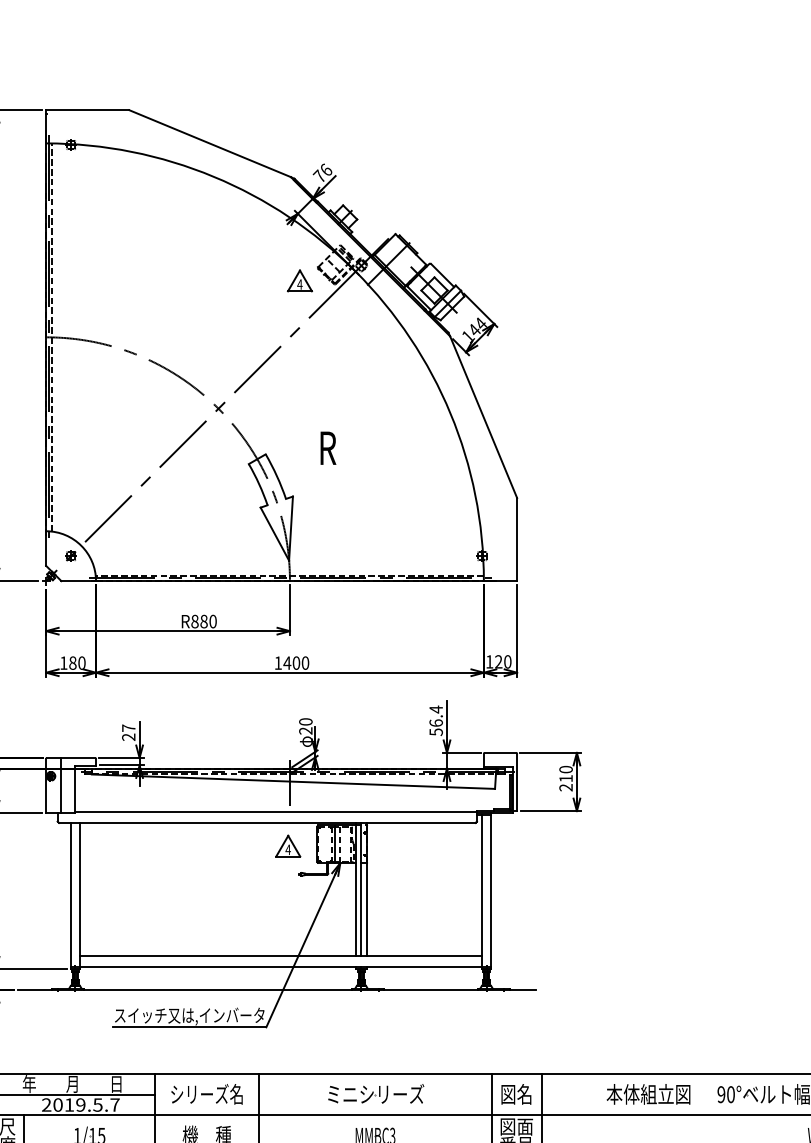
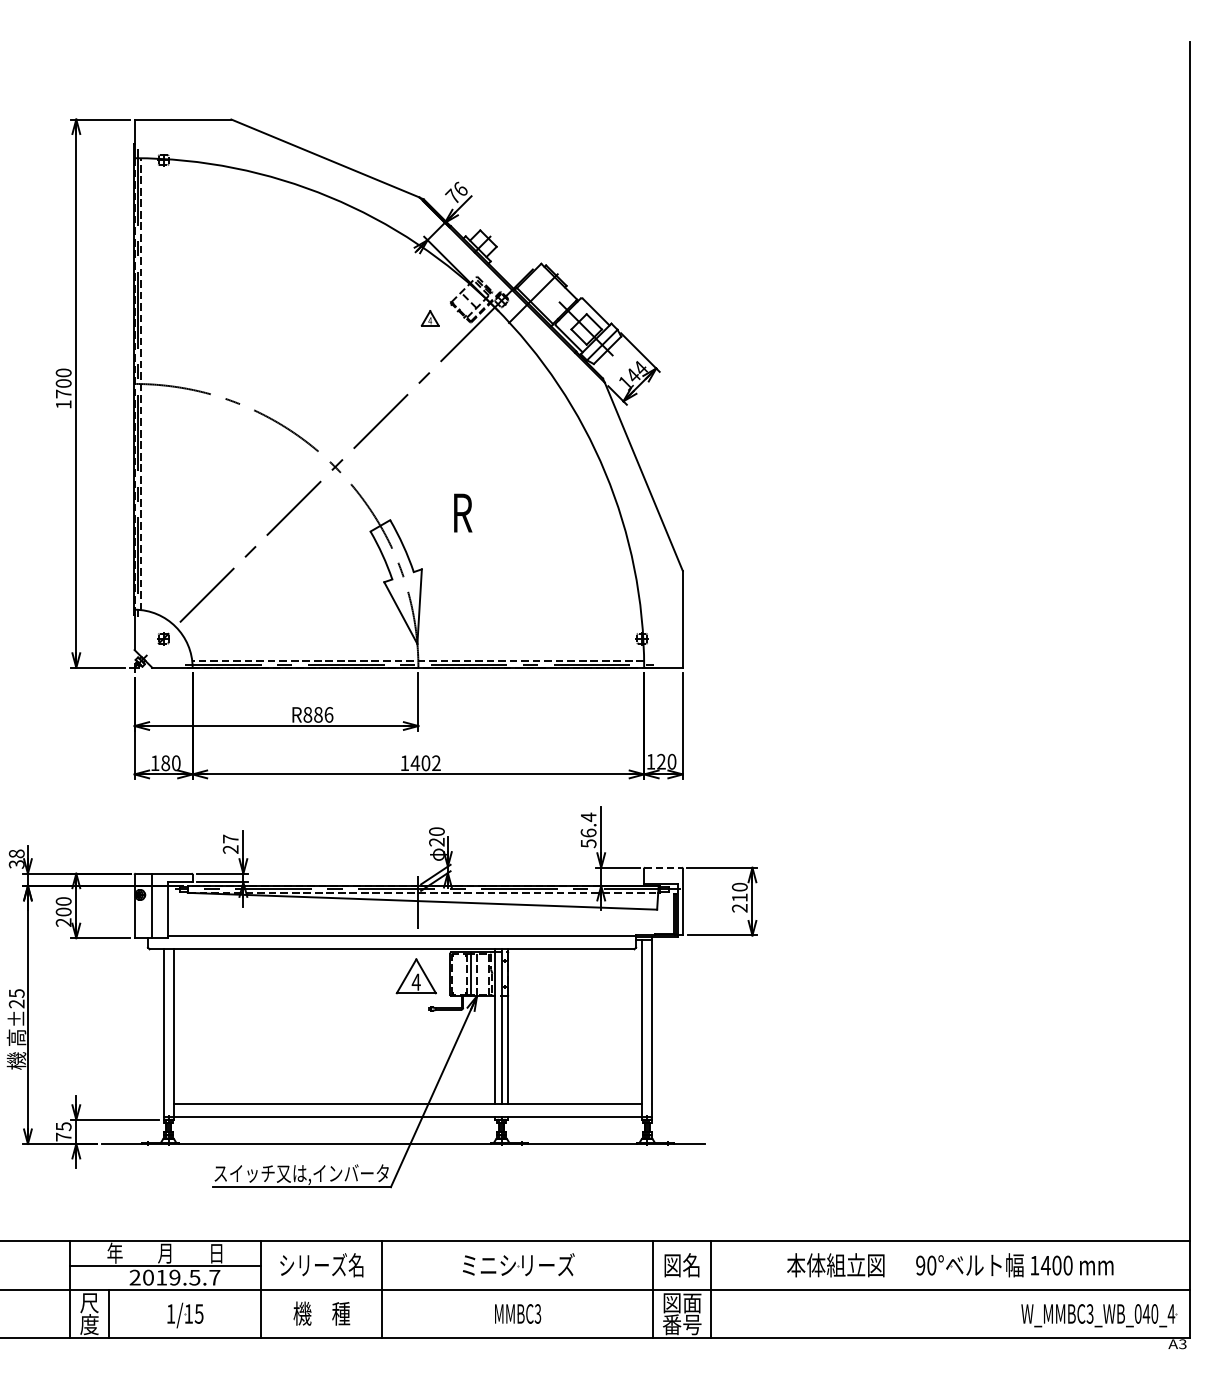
part: (300, 281) -> (430, 318), size x0.6
text: (212, 621) -> (328, 714), R880 -> R886
text: (305, 663) -> (436, 763), 1400 -> 1402
line: (501, 752) -> (664, 867), solid -> dashed
part: (288, 846) -> (416, 976), size x1.4

